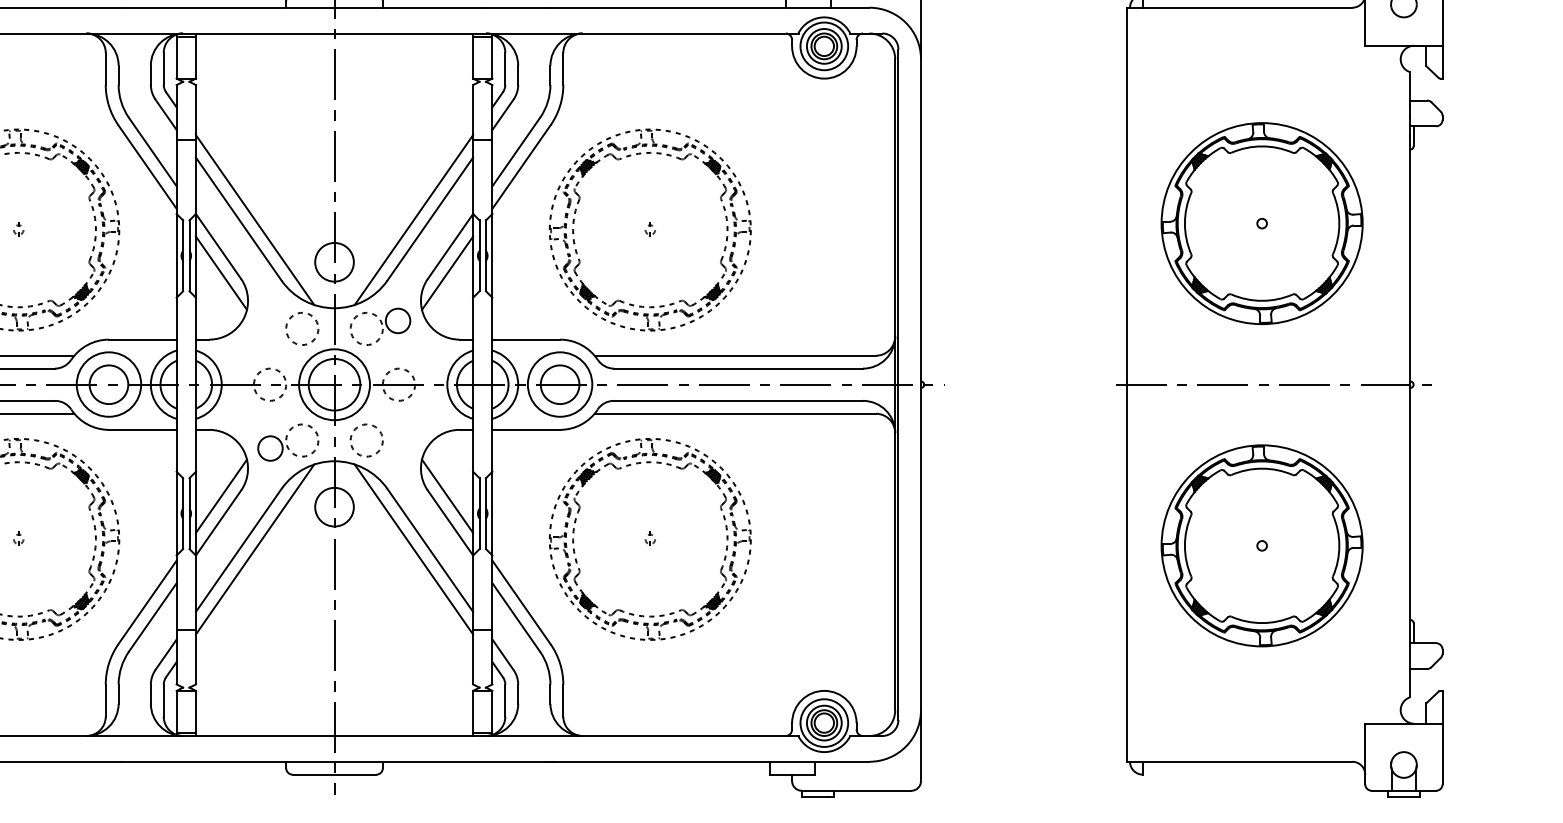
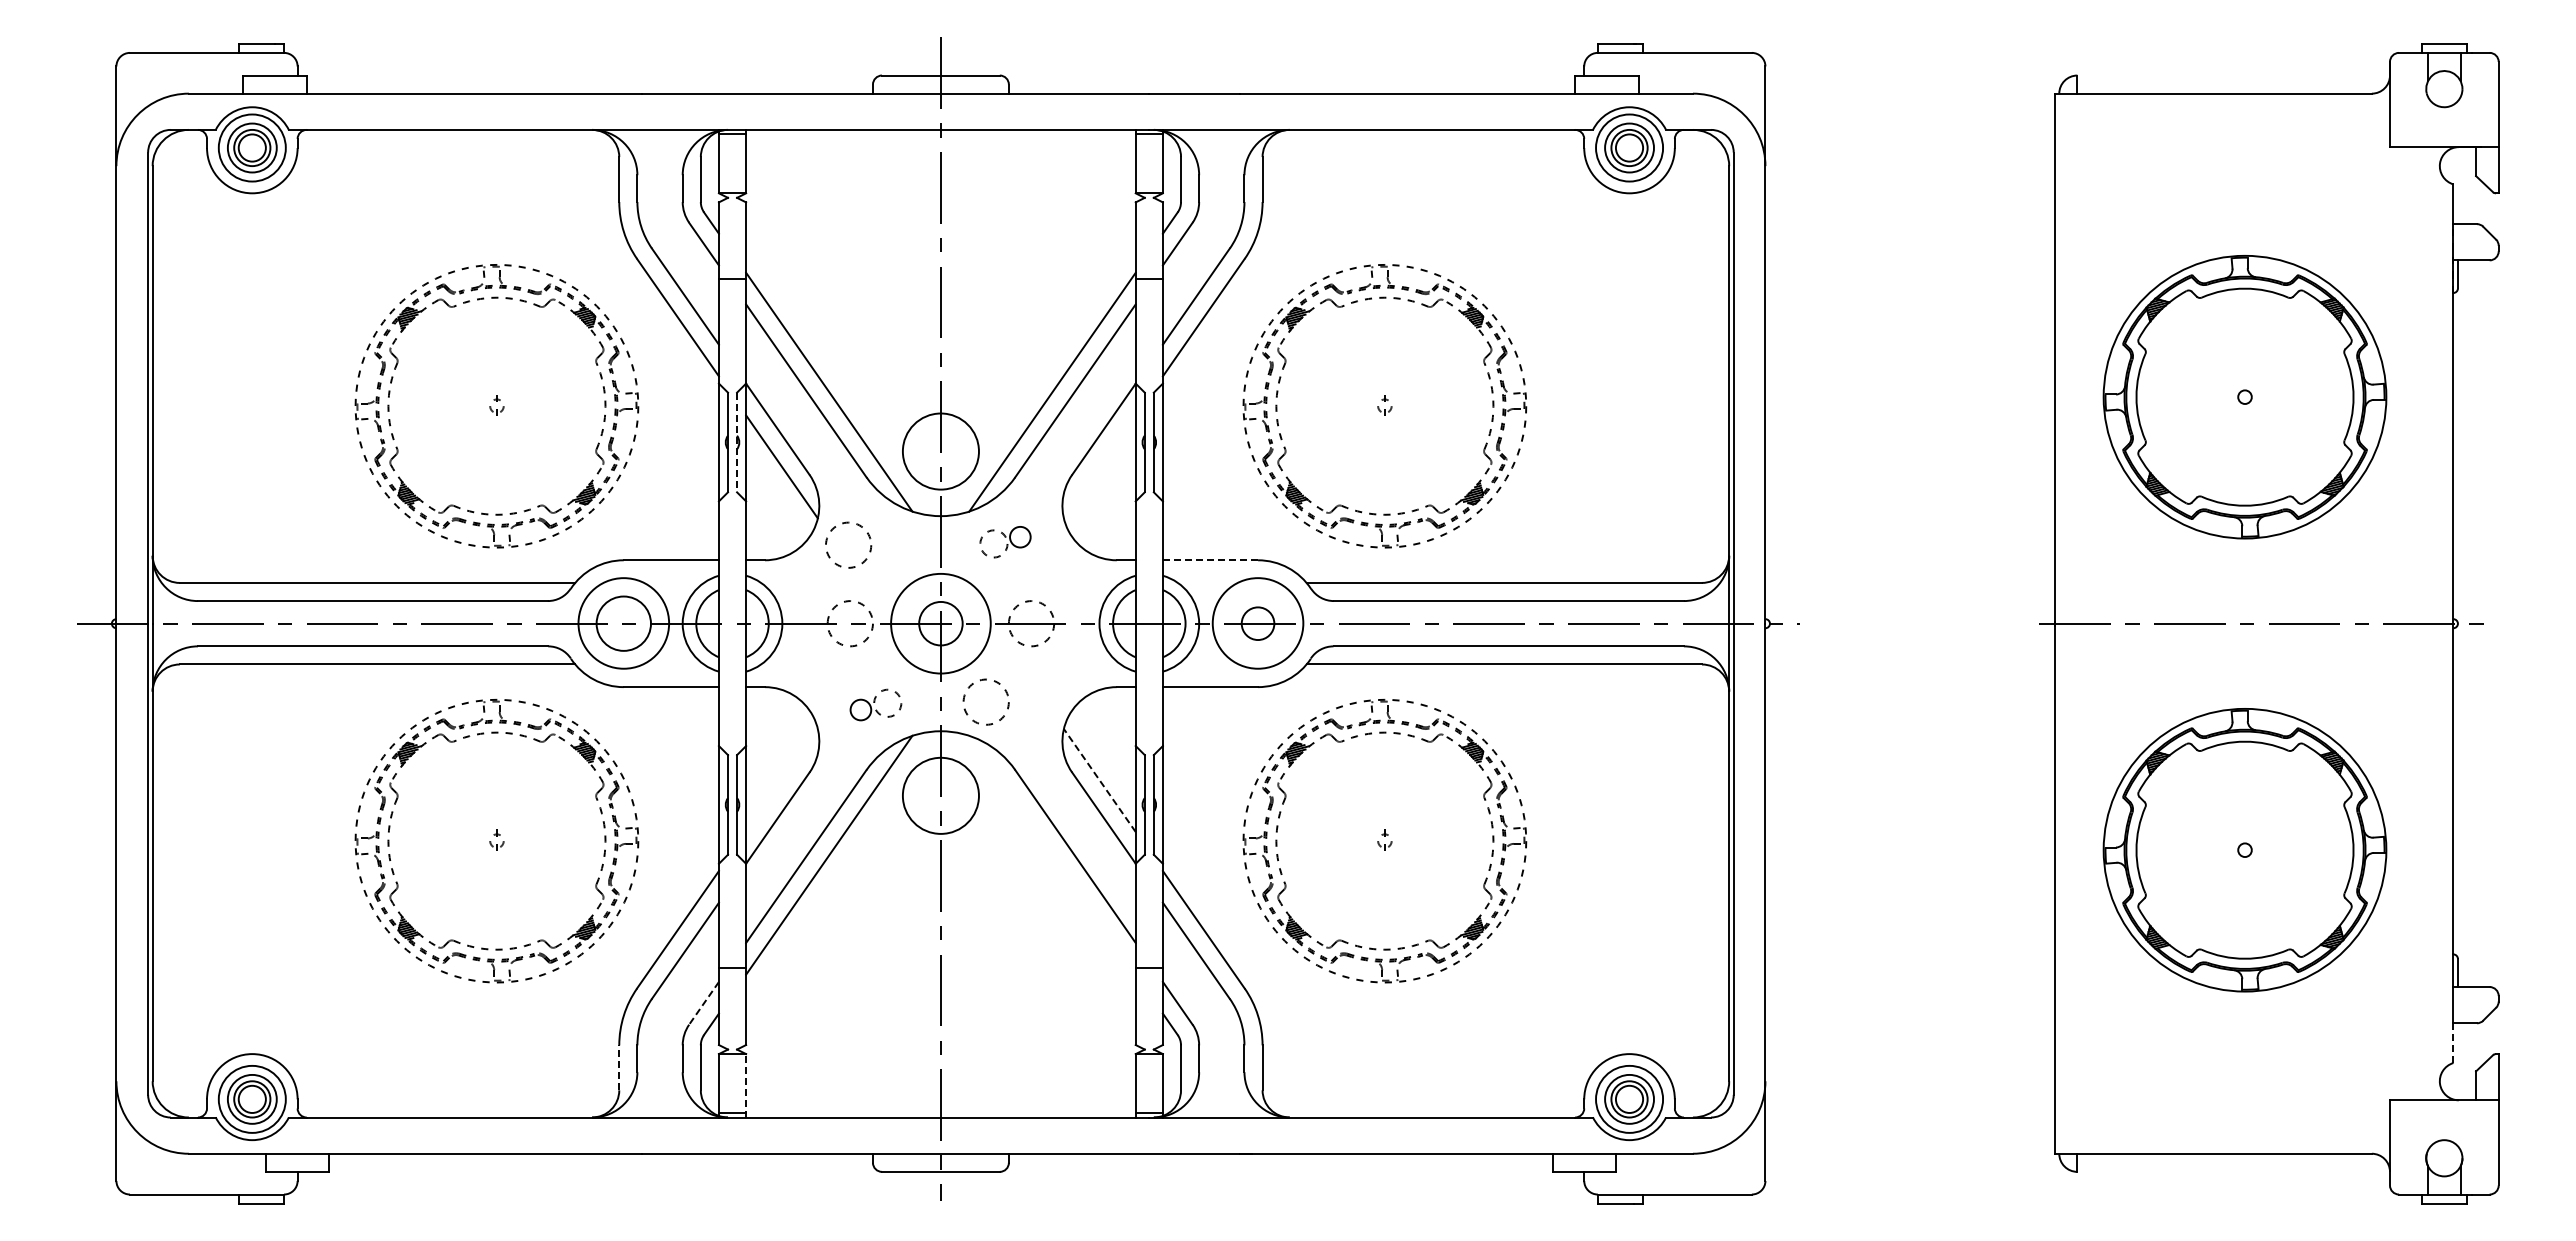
line: (189, 255) -> (737, 442), solid -> dashed
circle: (334, 262) -> (940, 451), size x1.4
line: (447, 272) -> (1099, 466), removed
part: (380, 326) -> (1005, 541), size x0.6
circle: (302, 328) -> (848, 544), moved
line: (526, 339) -> (1210, 560), solid -> dashed
circle: (334, 384) -> (940, 623), size x0.6
circle: (559, 384) -> (1257, 623), size x0.6
part: (288, 442) -> (875, 704), size x0.6
line: (221, 496) -> (781, 780), removed
line: (447, 496) -> (1099, 780), solid -> dashed
circle: (334, 506) -> (940, 795), size x1.4
line: (413, 548) -> (1052, 854), removed
line: (165, 654) -> (703, 1003), solid -> dashed
line: (1410, 683) -> (2453, 1043), solid -> dashed
line: (105, 700) -> (619, 1067), solid -> dashed
line: (196, 713) -> (746, 1085), solid -> dashed

